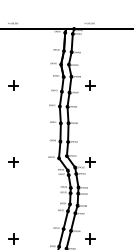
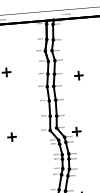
part: (90, 85) -> (79, 75), moved

